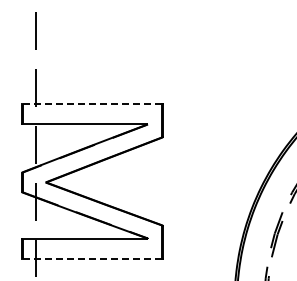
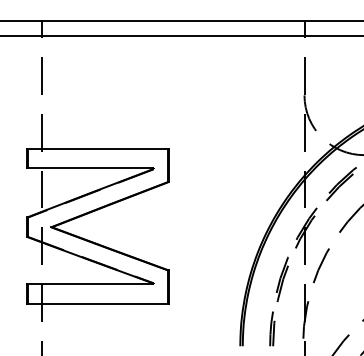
line: (91, 103) -> (97, 148), dashed -> solid
line: (91, 258) -> (97, 303), dashed -> solid

